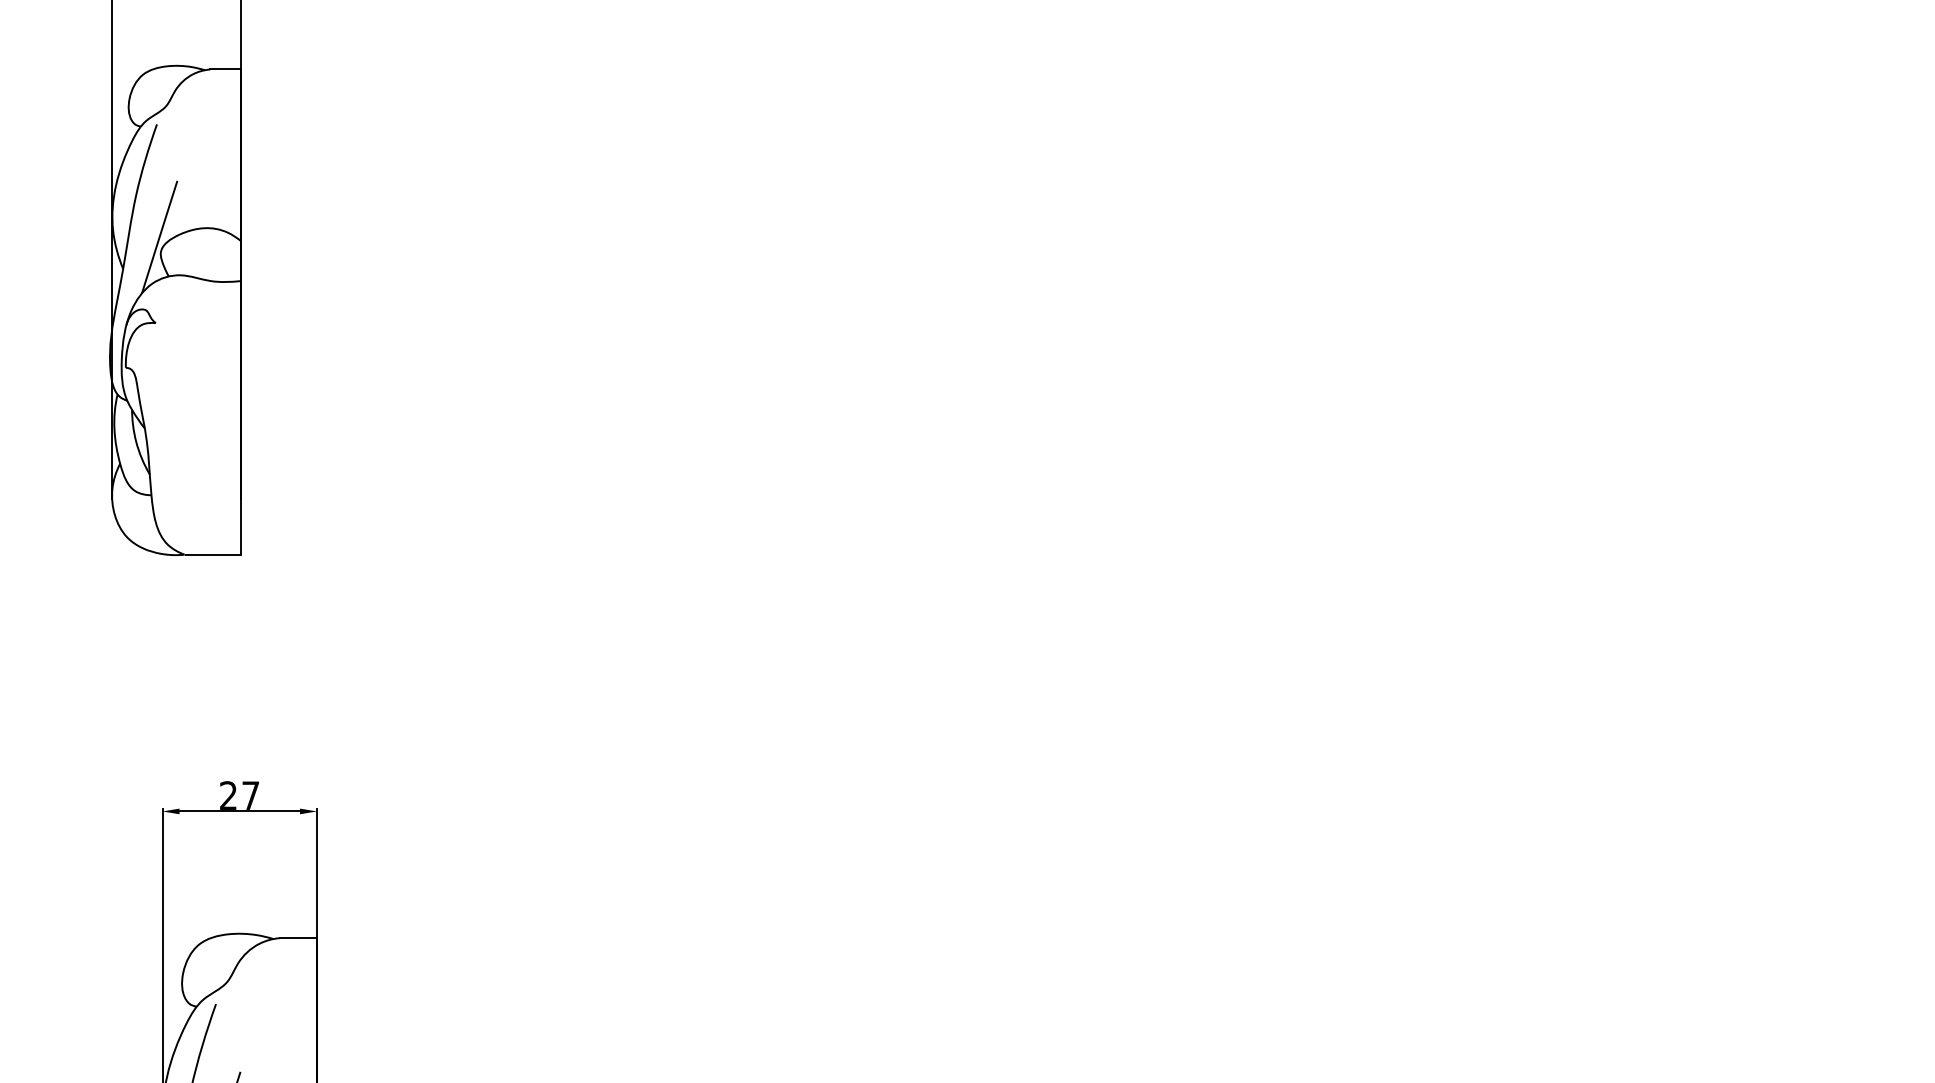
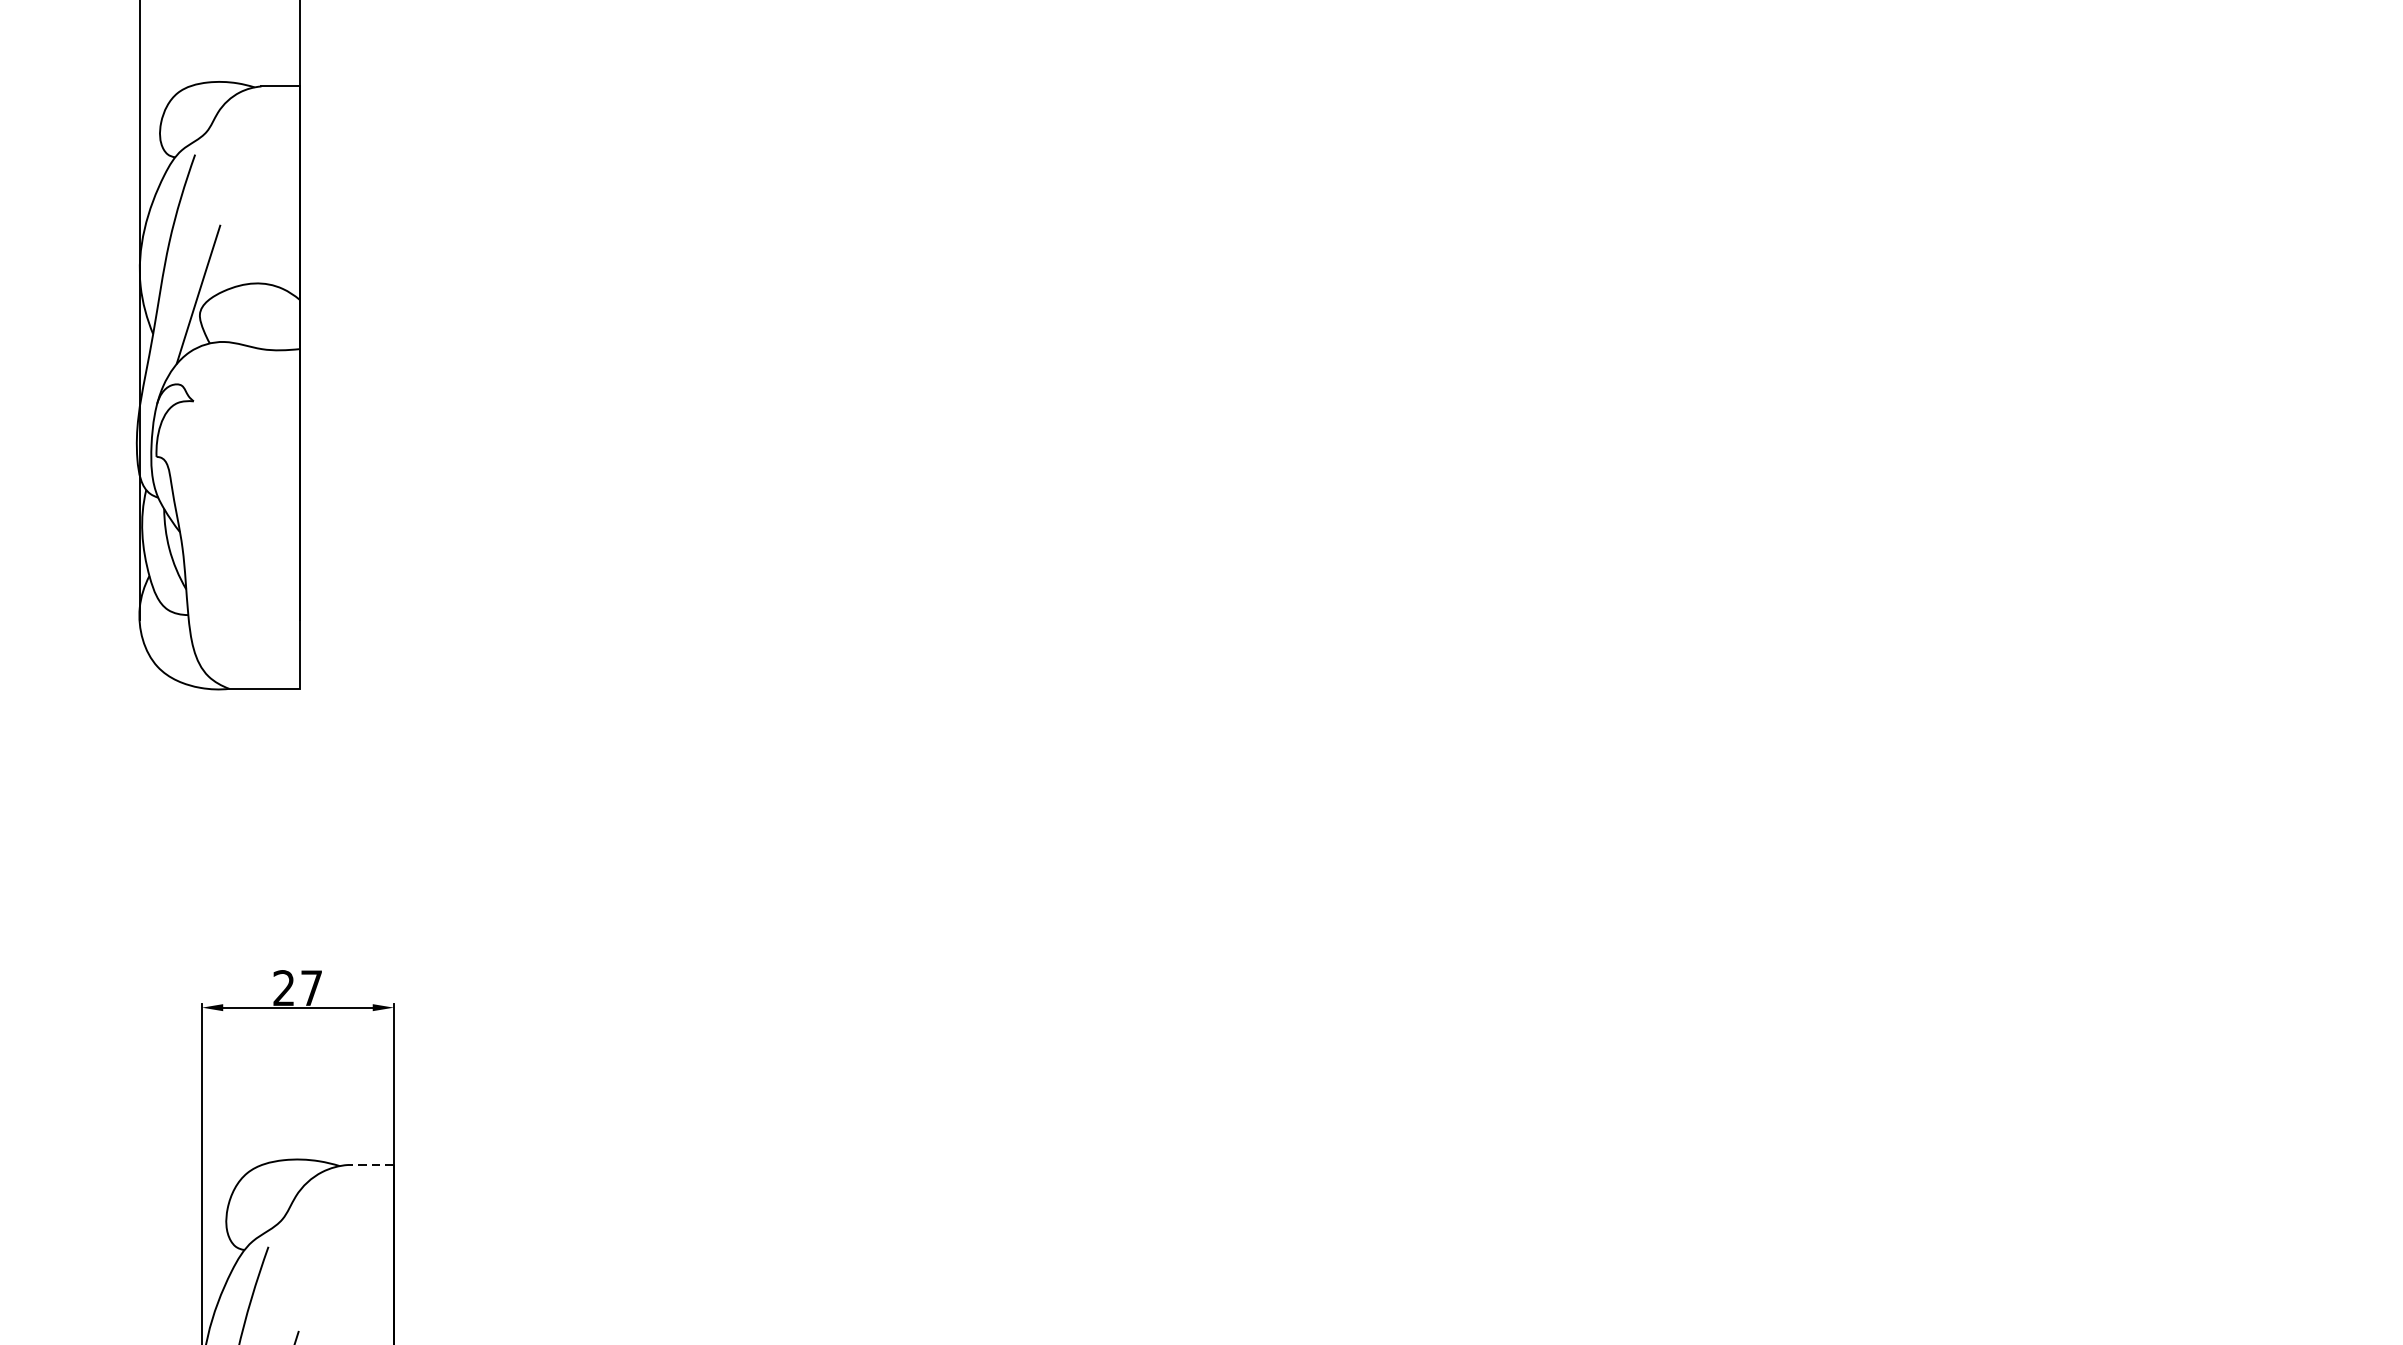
line: (298, 938) -> (370, 1165), solid -> dashed

